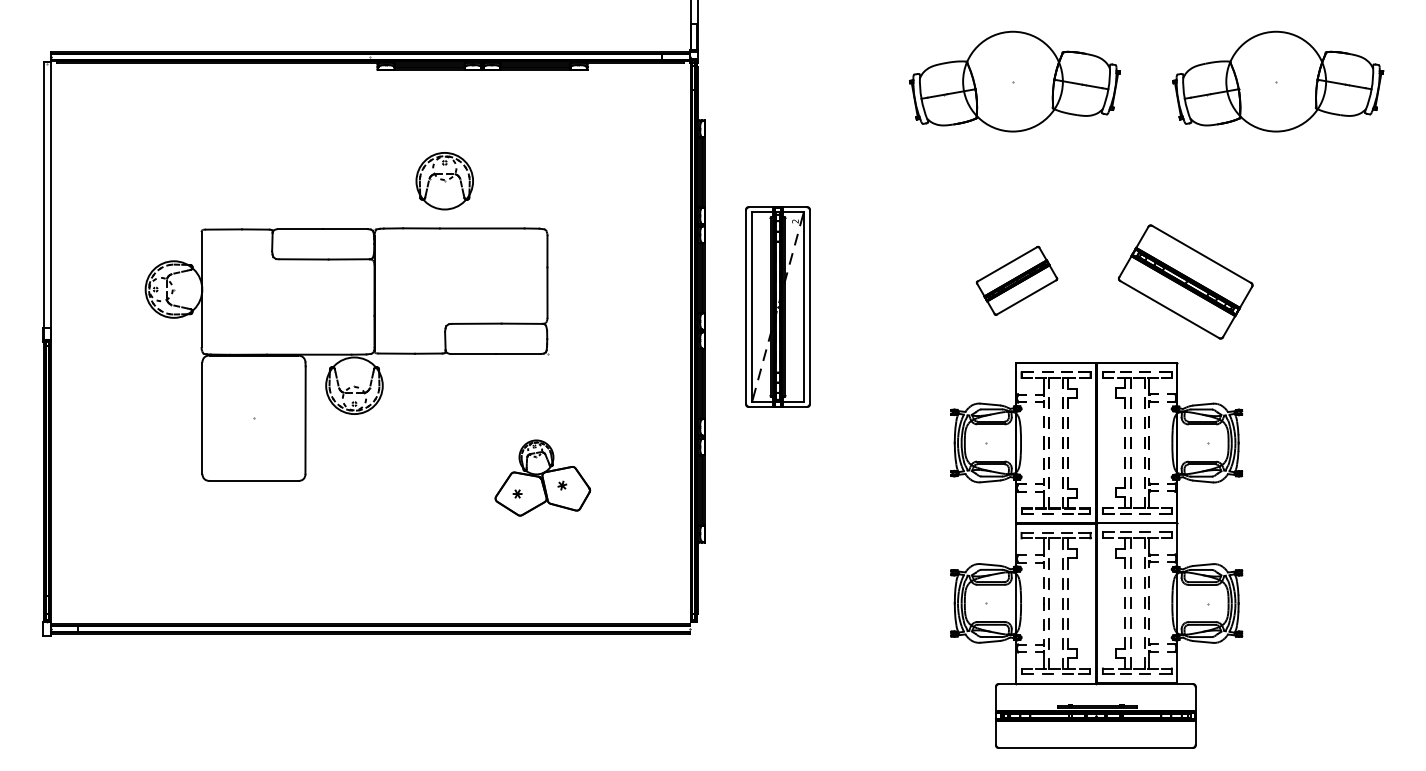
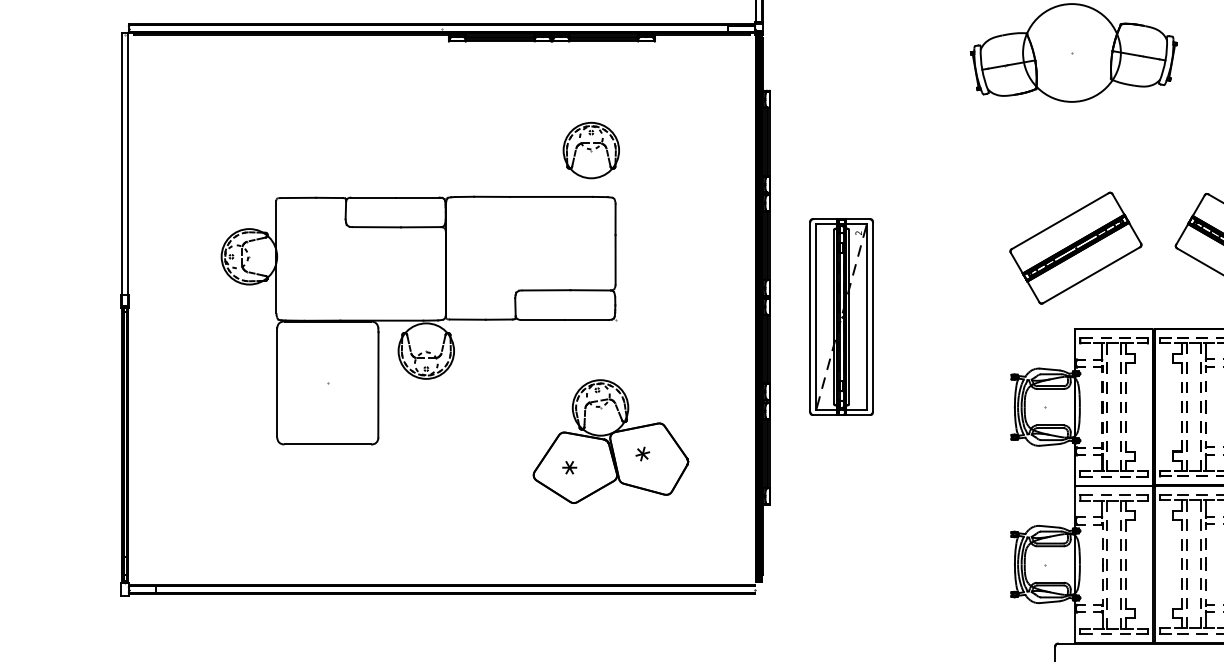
part: (444, 181) -> (591, 150), moved
part: (1016, 280) -> (1075, 247), size x1.67
part: (777, 306) -> (841, 316), moved
part: (542, 477) -> (610, 441), size x1.67

